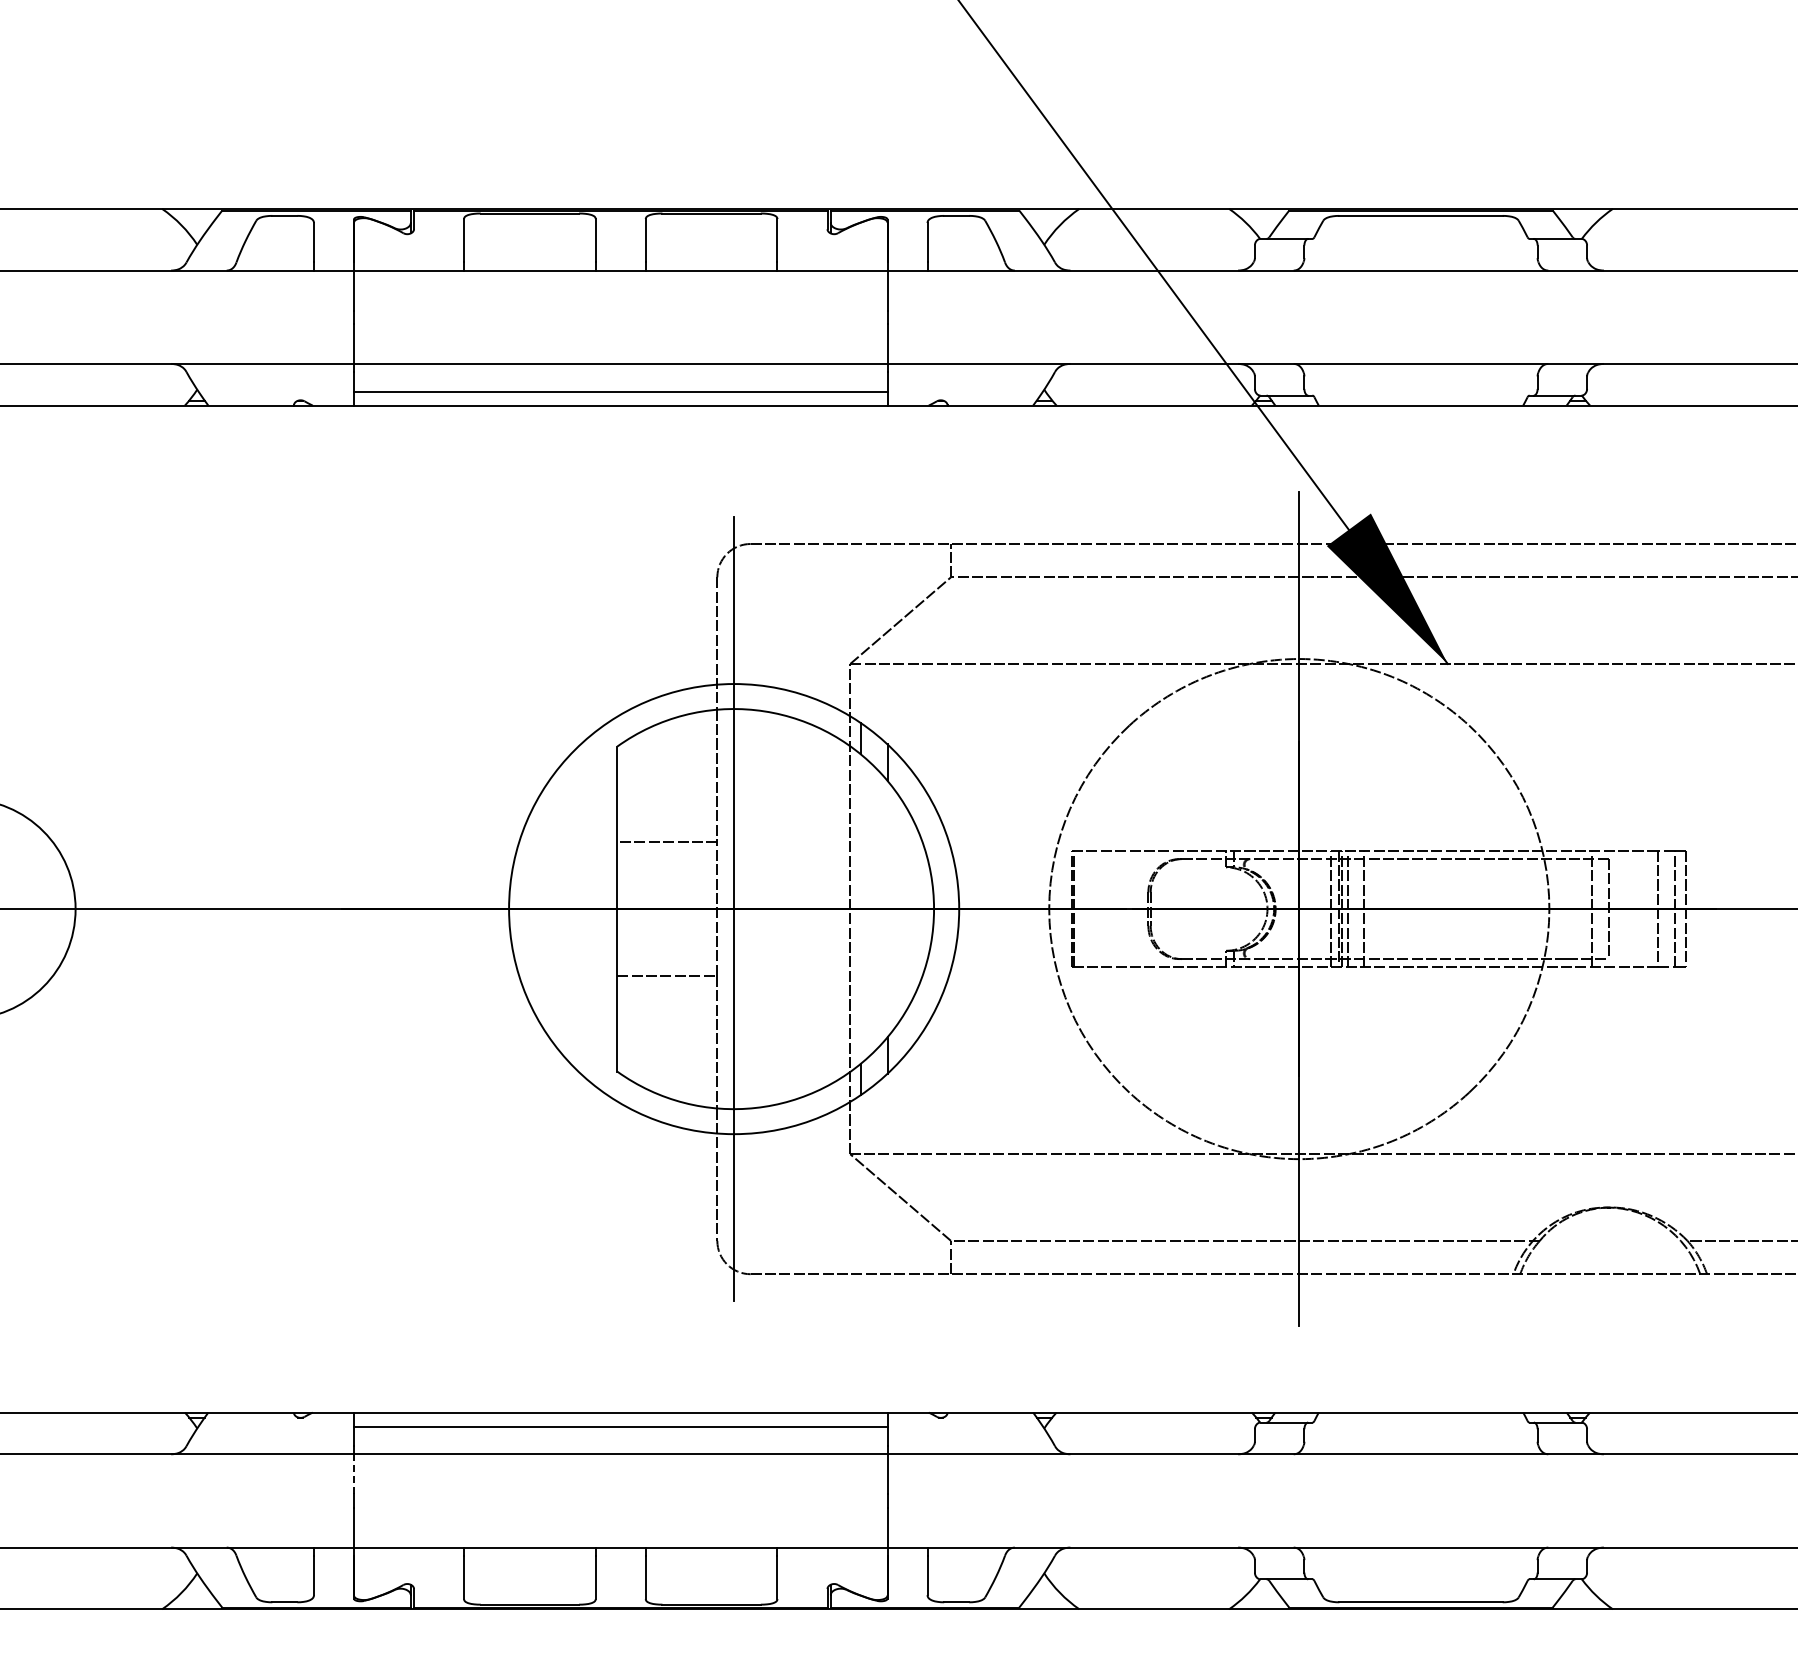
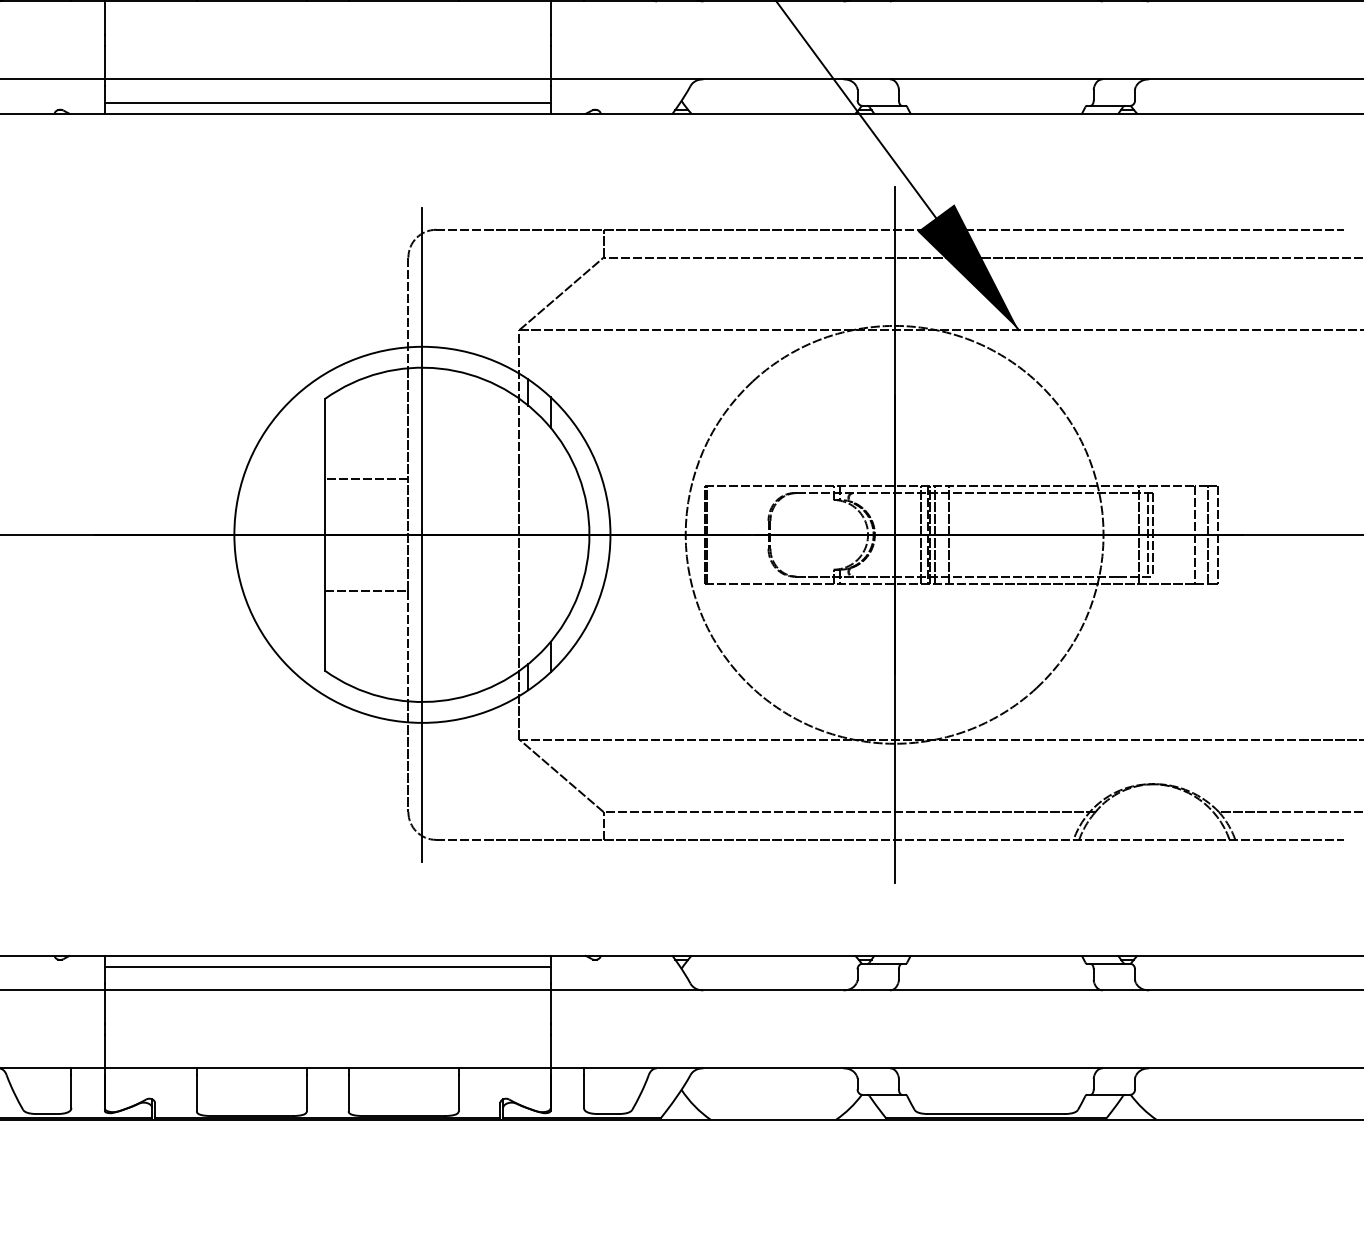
line: (1601, 909) -> (1147, 535), added
line: (354, 1473) -> (105, 1006), dashed -> solid

